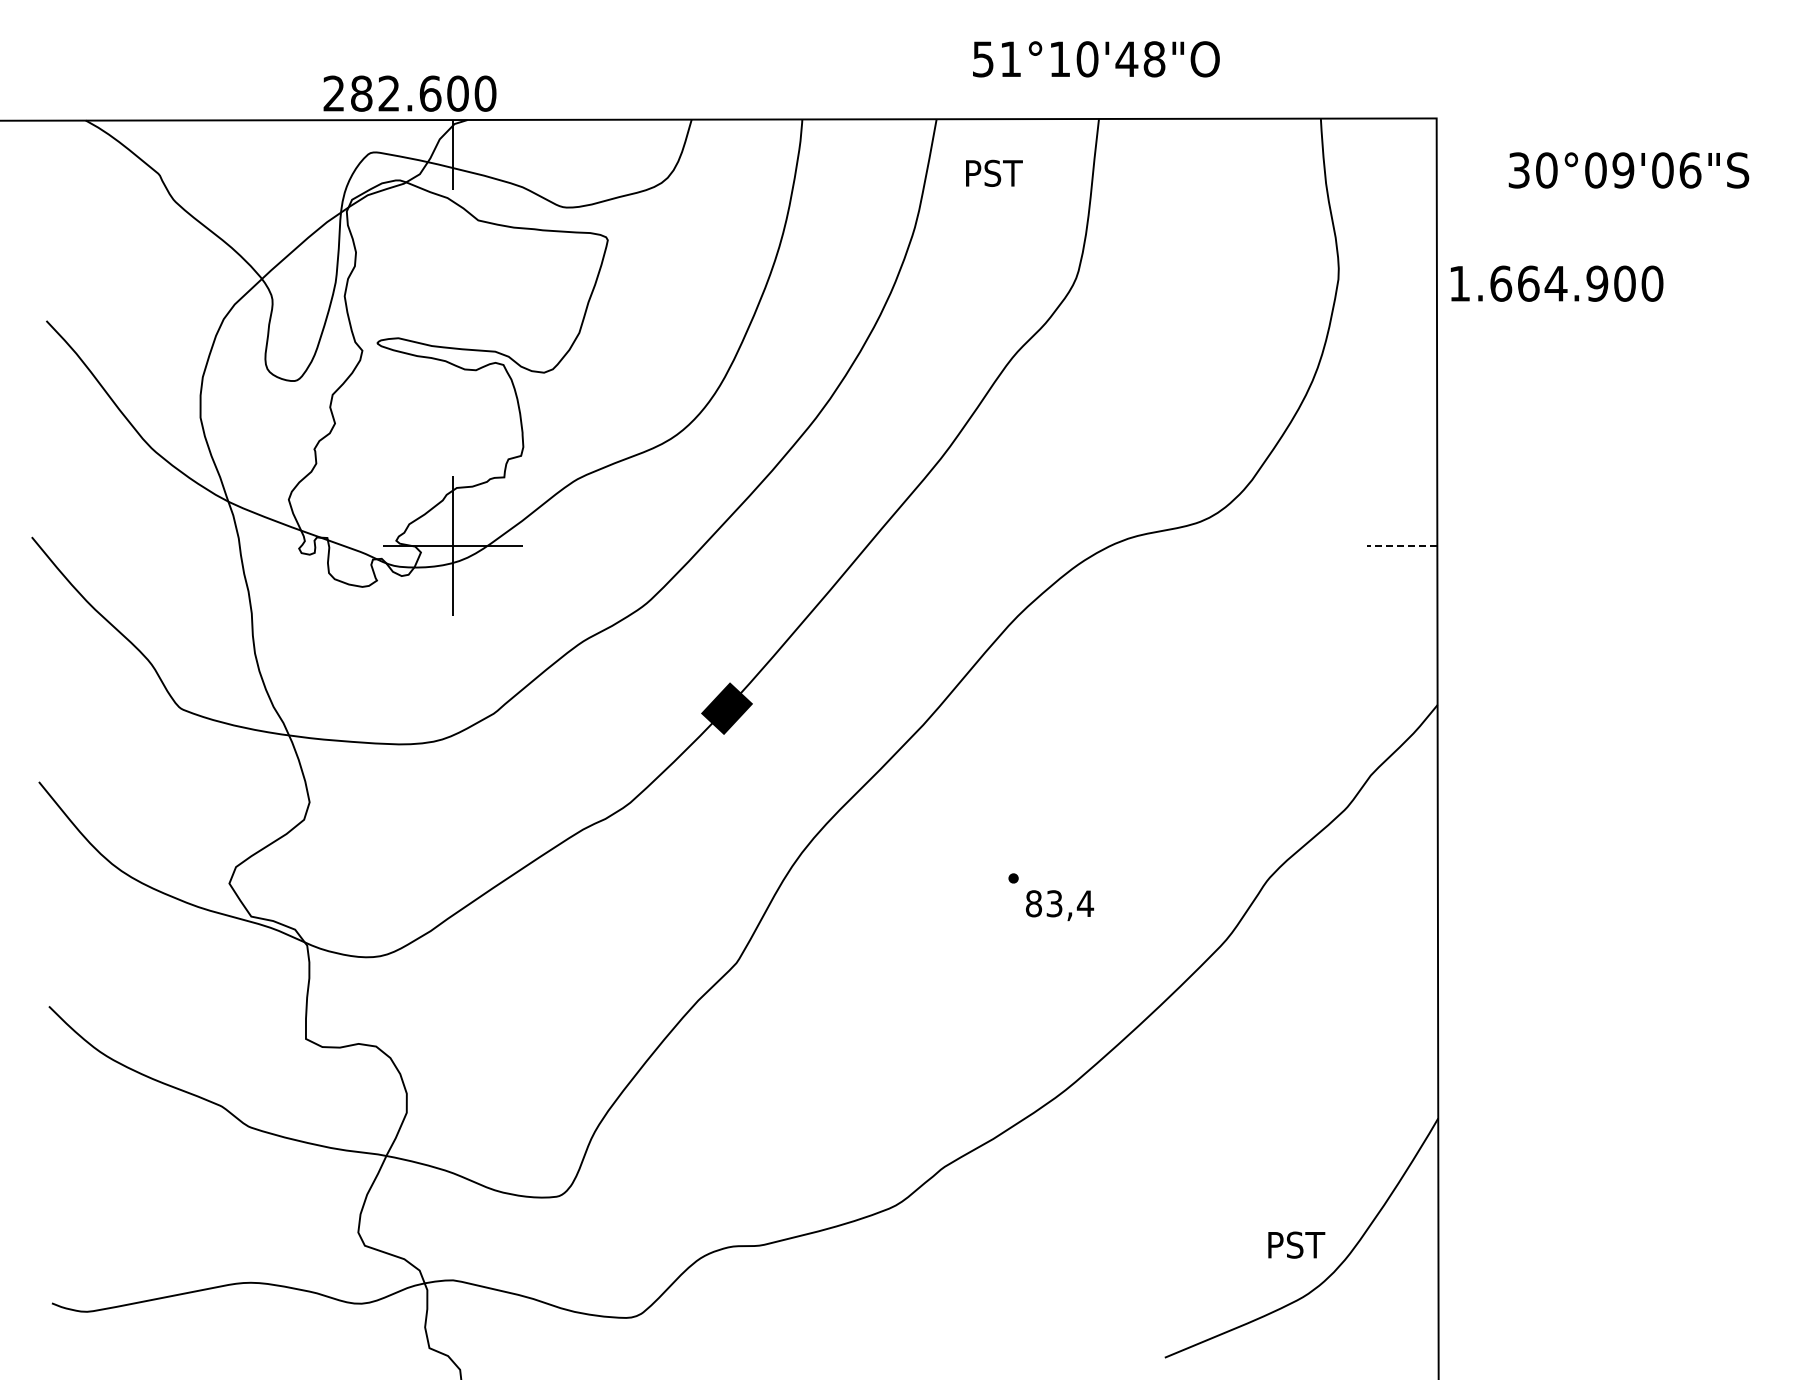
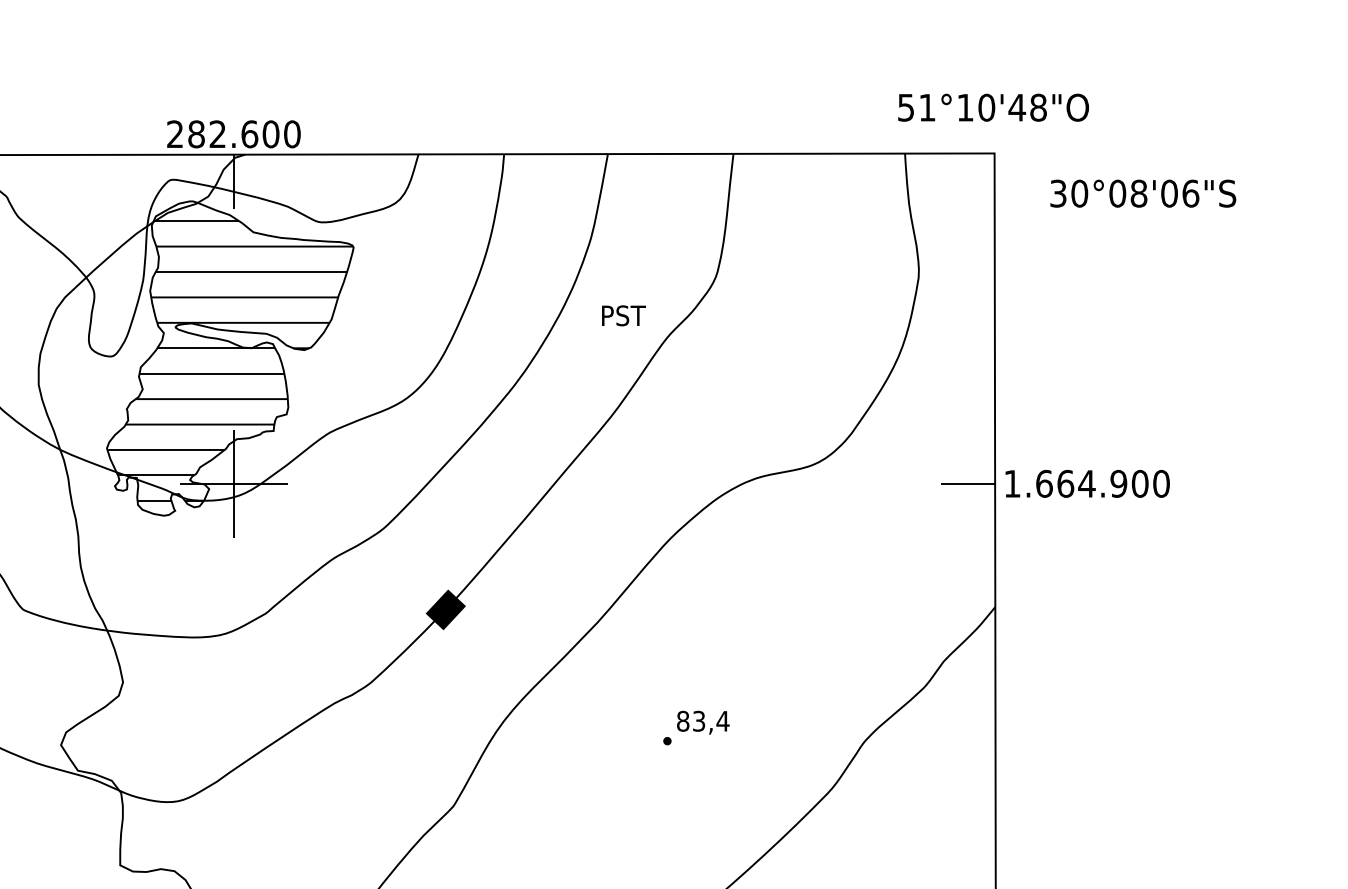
text: (1096, 59) -> (993, 107), moved
text: (409, 93) -> (233, 134), moved
text: (1623, 170) -> (1139, 193), 30°09'06"S -> 30°08'06"S
text: (994, 172) -> (624, 315), moved
text: (1557, 283) -> (1088, 483), moved
hatch: (448, 386) -> (230, 360), added
line: (1401, 545) -> (967, 483), dashed -> solid
text: (1060, 905) -> (703, 722), moved

